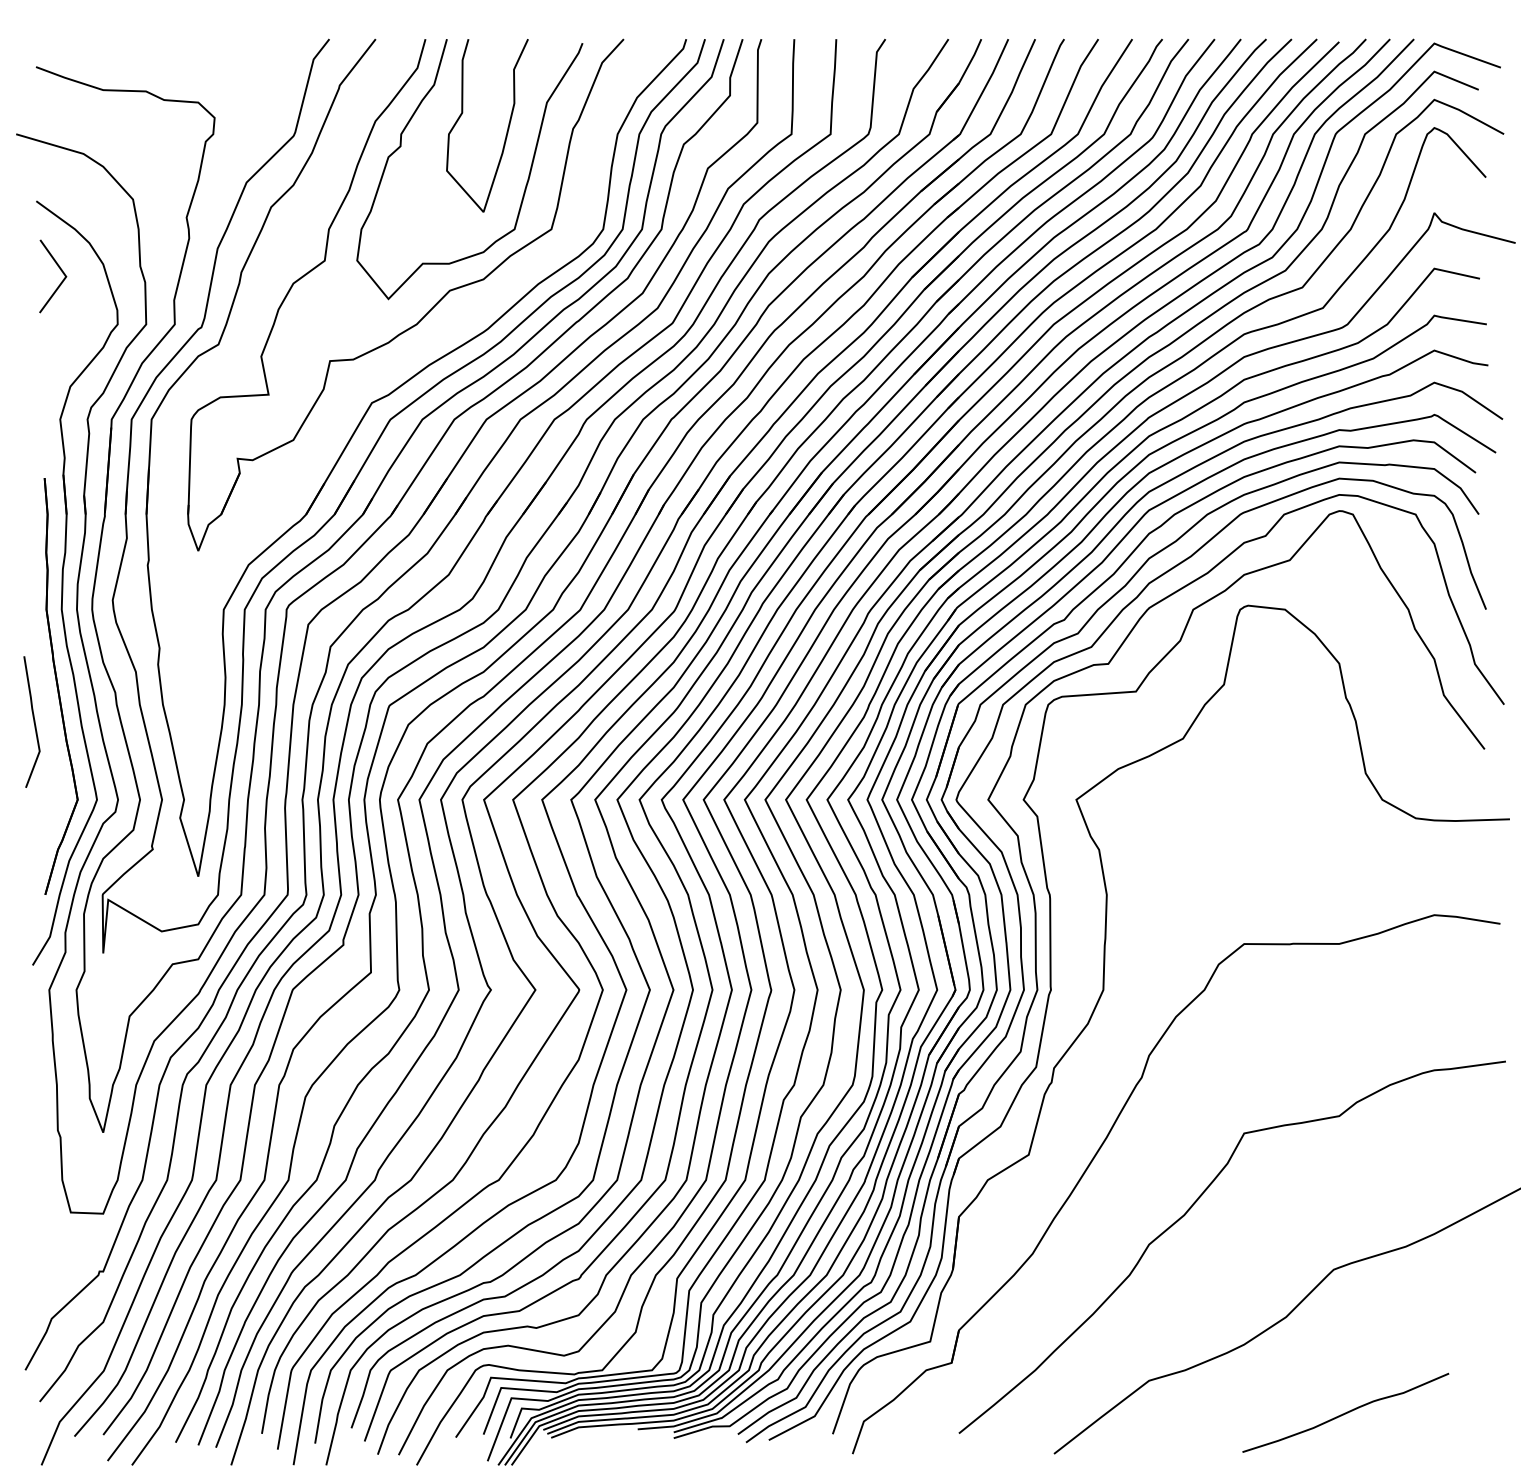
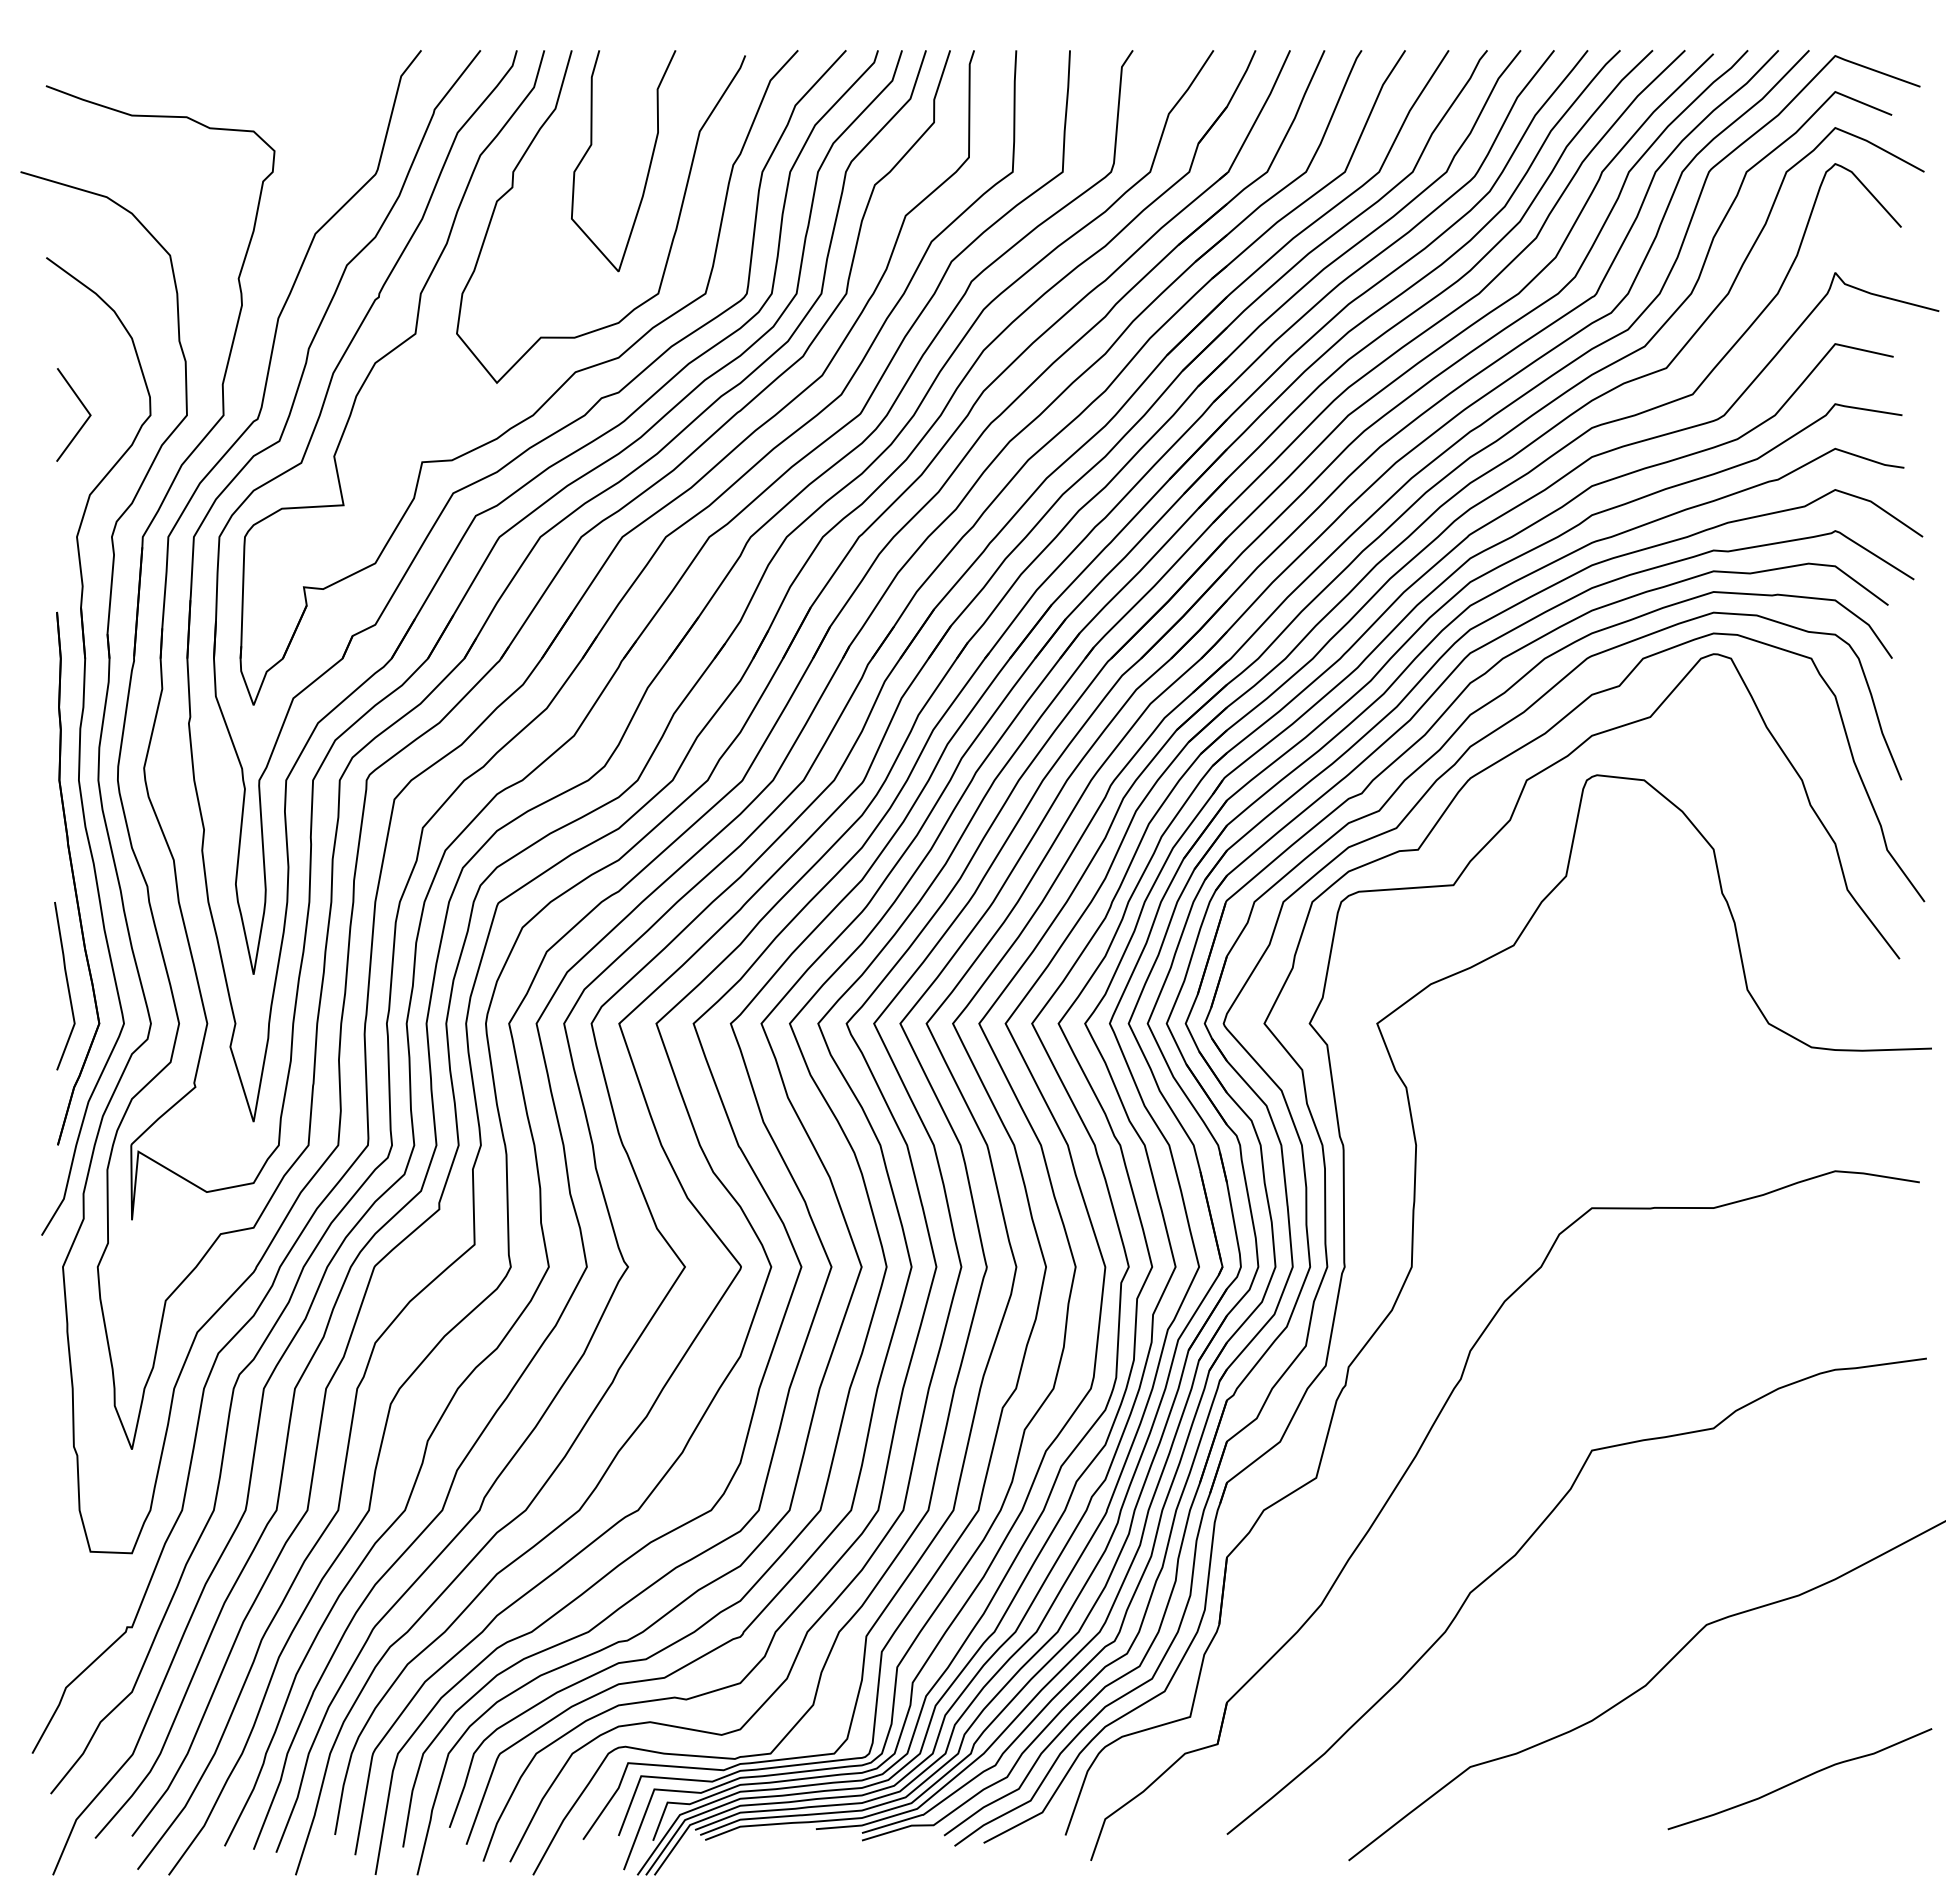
line: (61, 271) -> (84, 408), moved
part: (389, 369) -> (498, 472), added
line: (34, 722) -> (67, 986), moved
curve: (1345, 1413) -> (1799, 1779), moved

